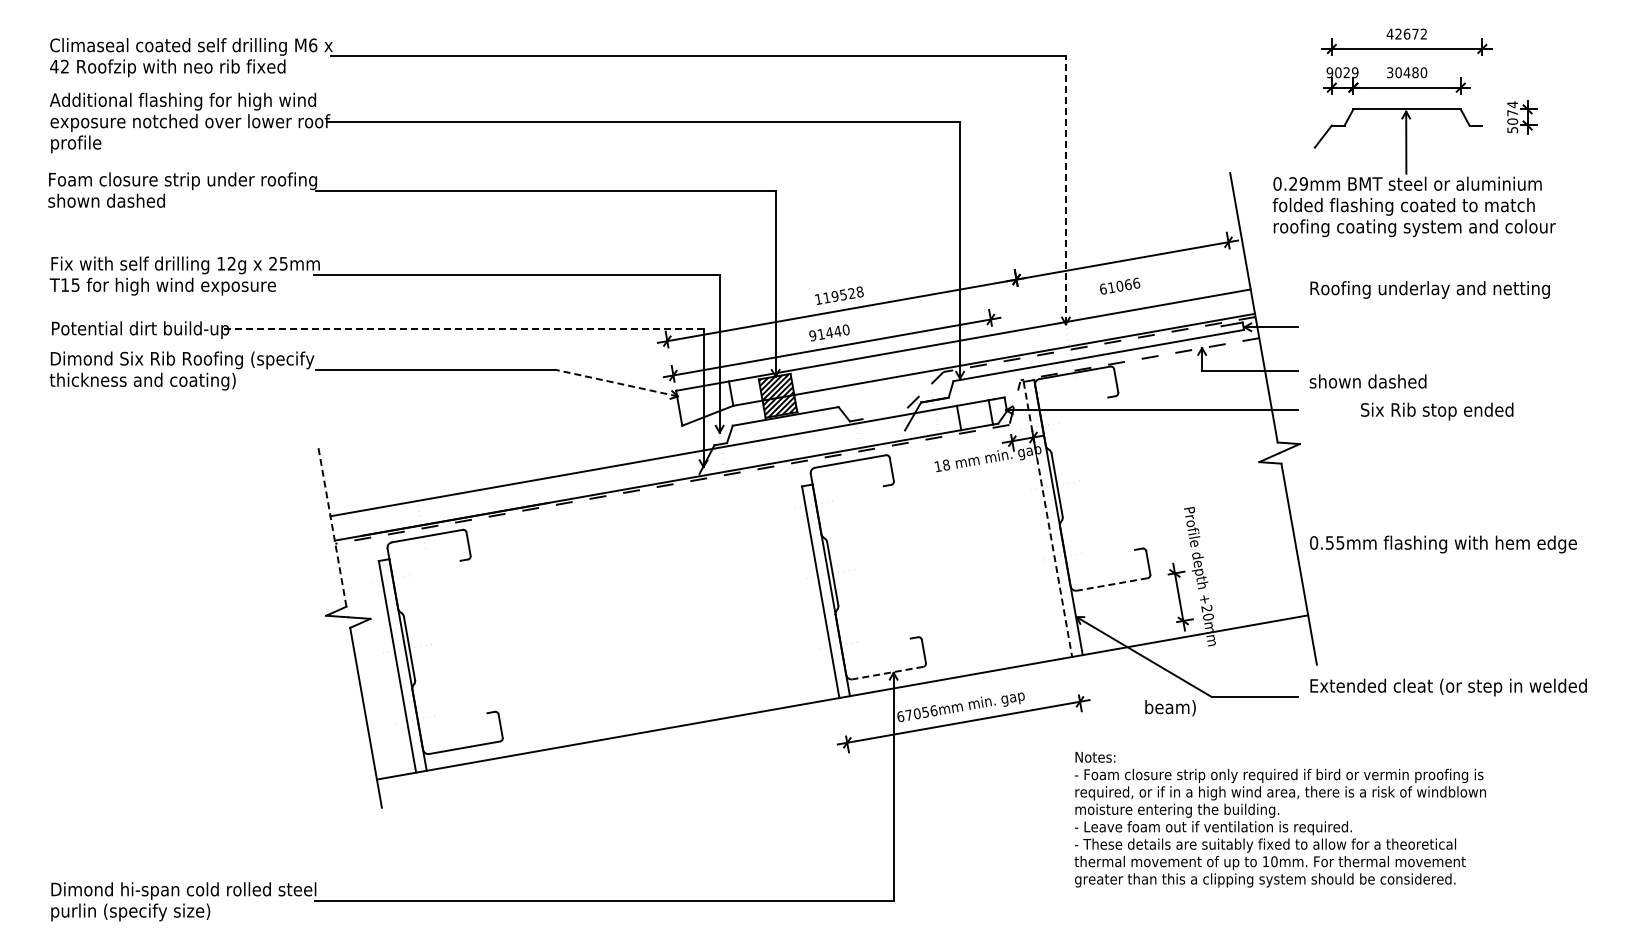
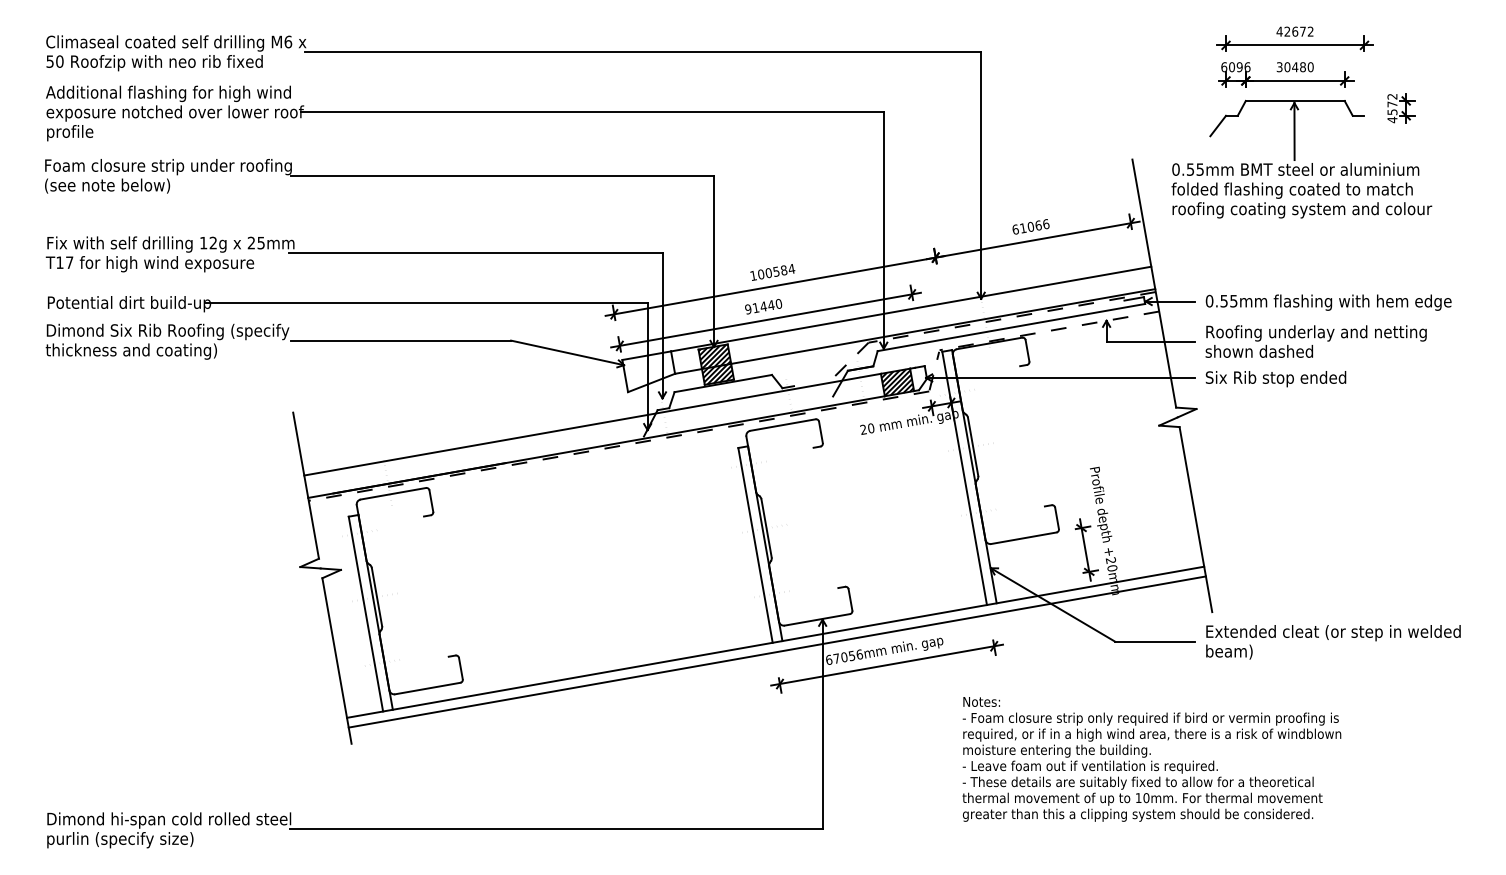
text: (59, 66) -> (54, 61), 42 -> 50
text: (1342, 72) -> (1235, 66), 9029 -> 6096
text: (1512, 117) -> (1392, 108), 5074 -> 4572
text: (1298, 183) -> (1195, 169), 0.29mm -> 0.55mm
line: (1065, 189) -> (980, 174), dashed -> solid
text: (116, 201) -> (107, 185), shown dashed -> (see note below)
text: (75, 284) -> (69, 262), T15 -> T17
text: (1120, 285) -> (1031, 226), moved
text: (1429, 289) -> (1315, 333), moved
text: (843, 294) -> (776, 271), 119528 -> 100584
line: (463, 328) -> (426, 302), dashed -> solid
line: (616, 383) -> (567, 353), dashed -> solid
text: (1437, 411) -> (1276, 379), moved
hatch: (974, 415) -> (897, 382), added
text: (942, 465) -> (867, 428), 18 -> 20
line: (1047, 519) -> (964, 478), dashed -> solid
line: (332, 527) -> (306, 485), dashed -> solid
text: (1443, 544) -> (1328, 302), moved
line: (1112, 584) -> (1024, 538), dashed -> solid
line: (887, 673) -> (816, 620), dashed -> solid
line: (844, 707) -> (777, 651), added
text: (1170, 708) -> (1229, 652), moved
text: (1279, 819) -> (1151, 759), moved

